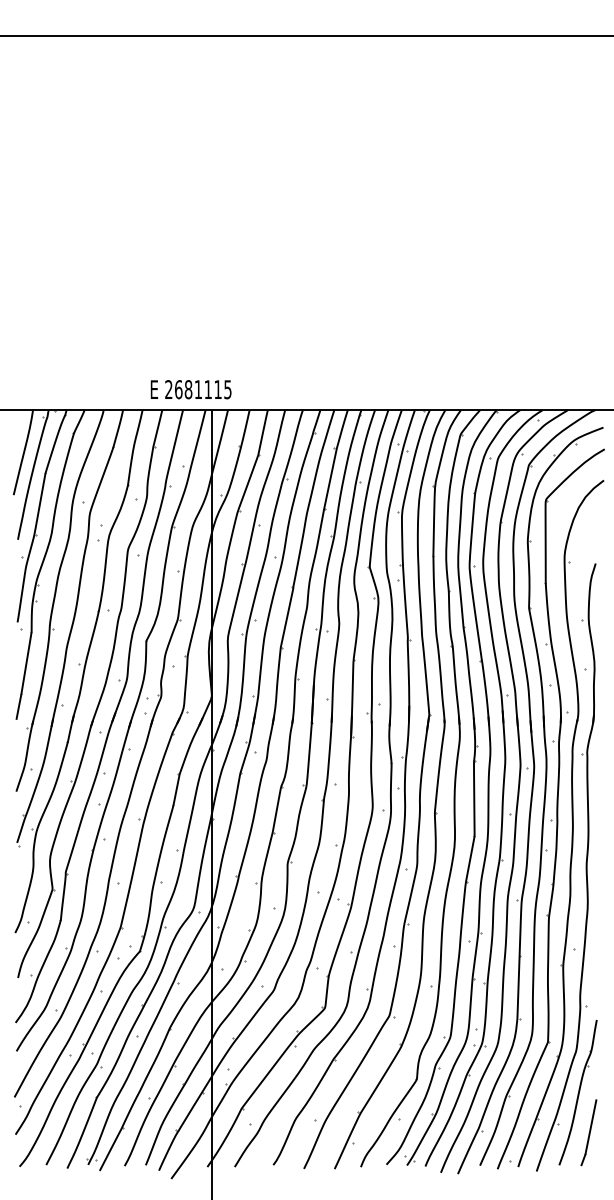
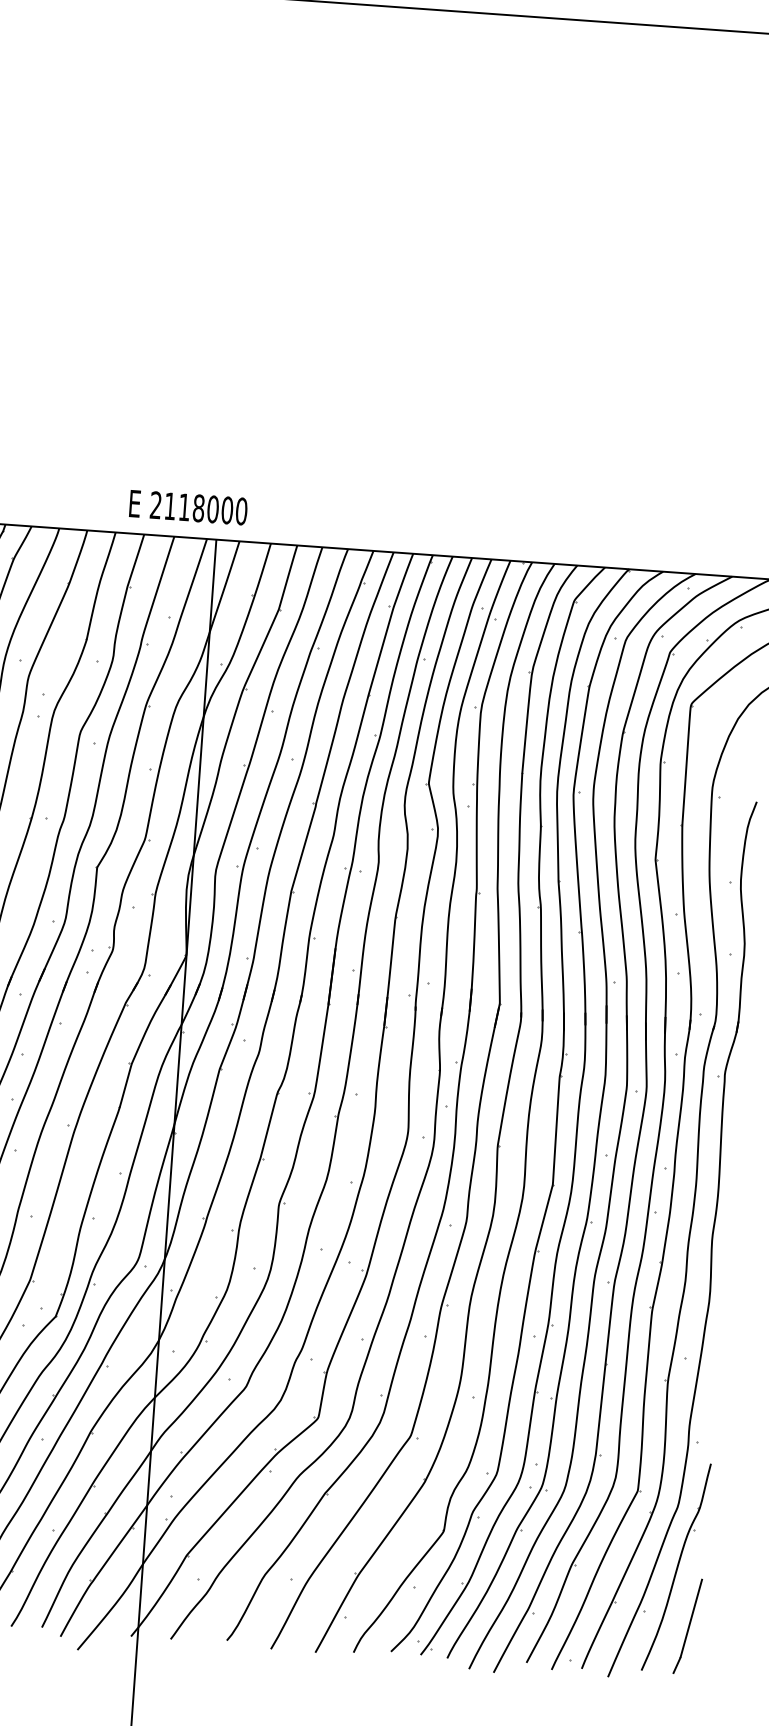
text: (203, 389) -> (206, 508), 2681115 -> 2118000

